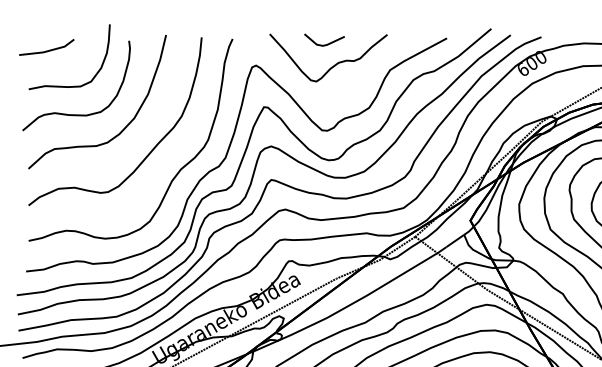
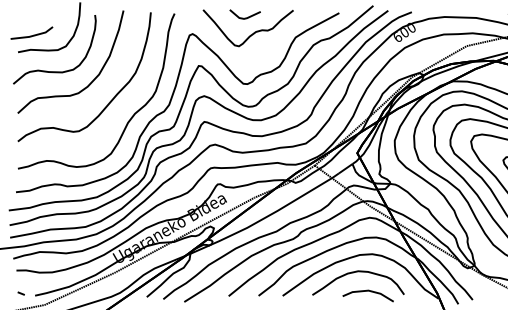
part: (46, 46) -> (31, 32), moved

